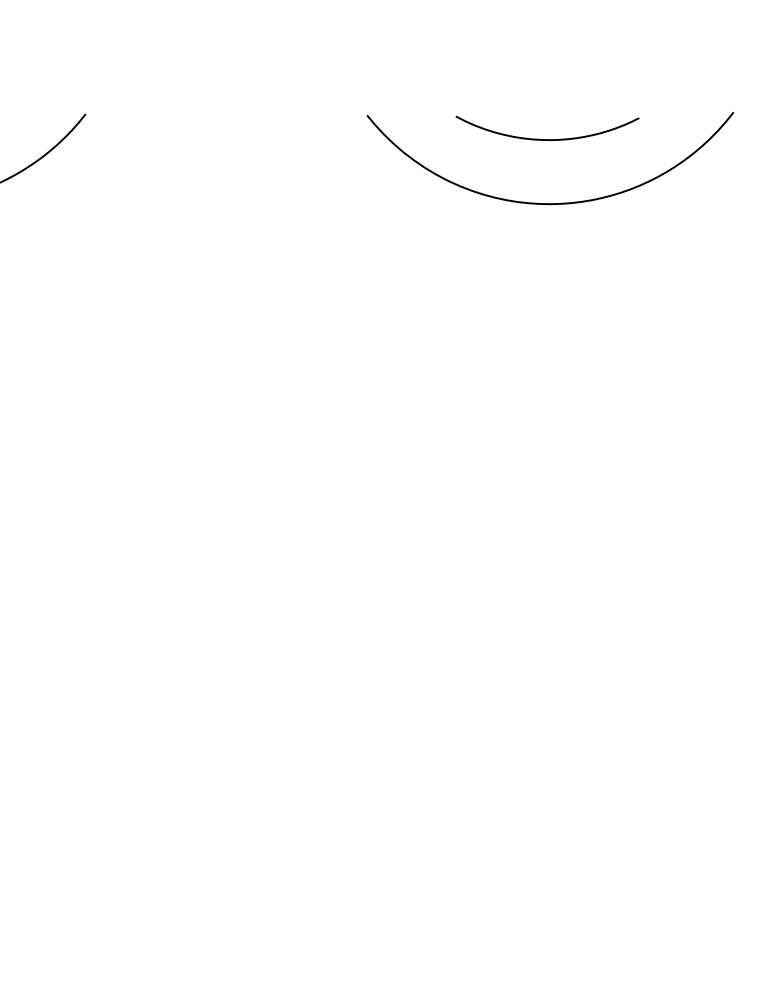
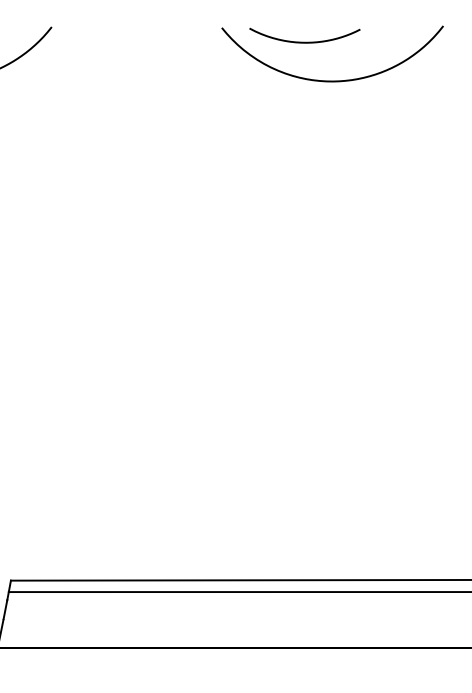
curve: (546, 137) -> (304, 41), moved

